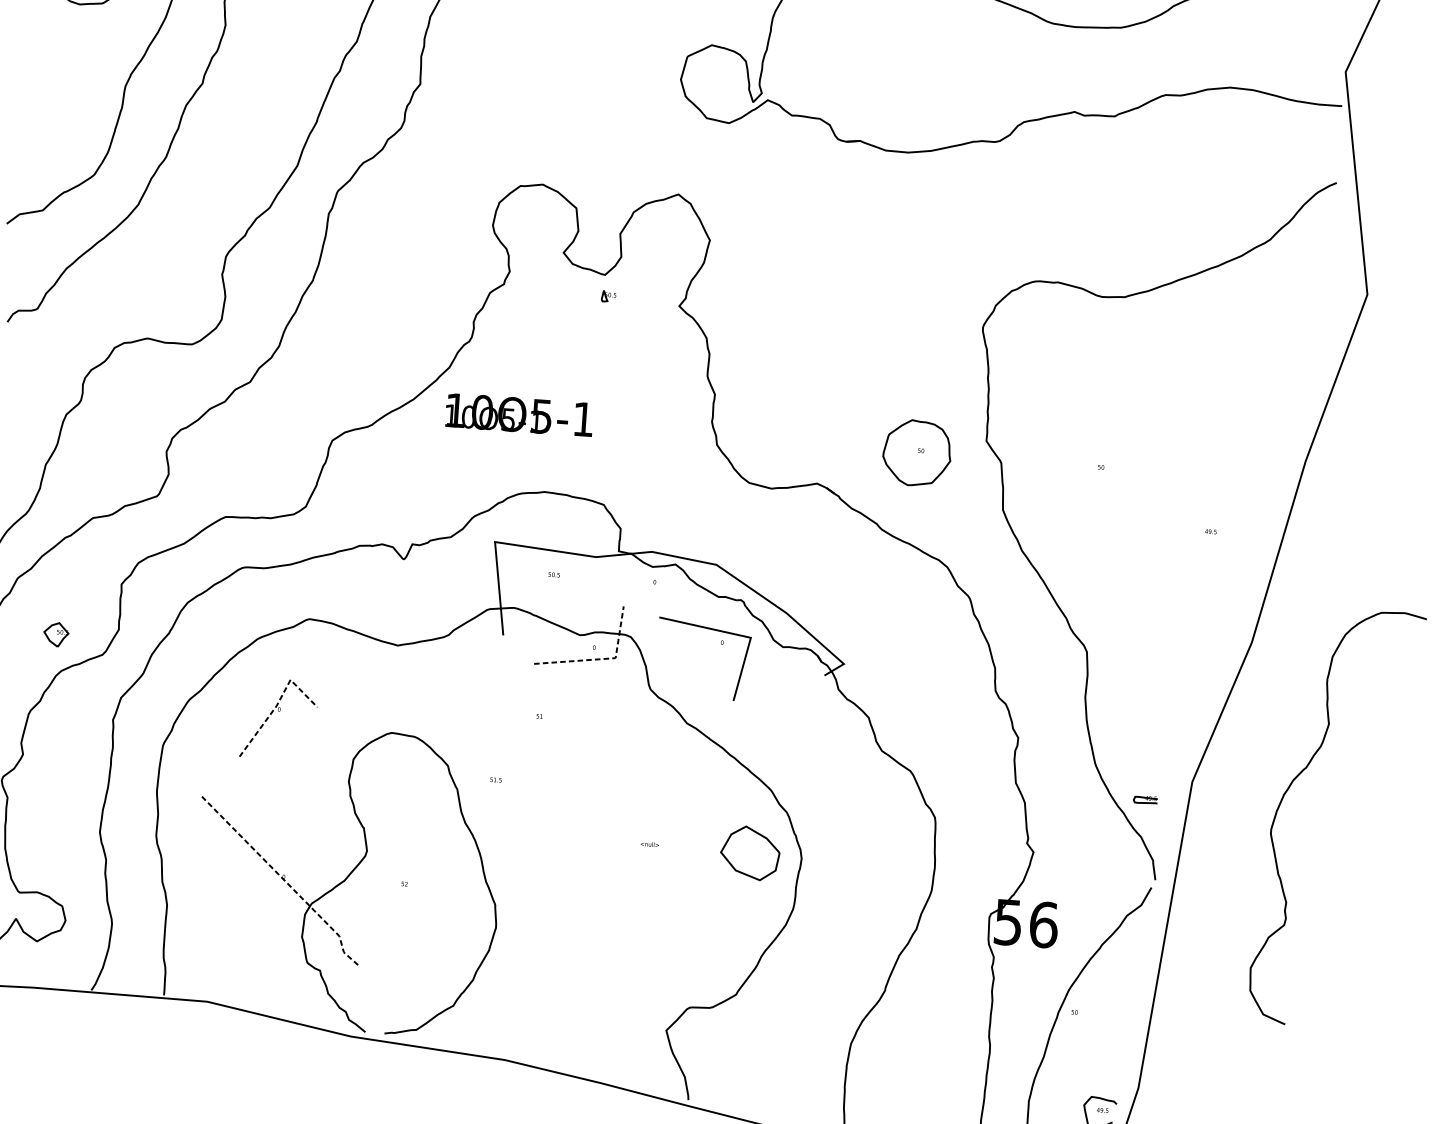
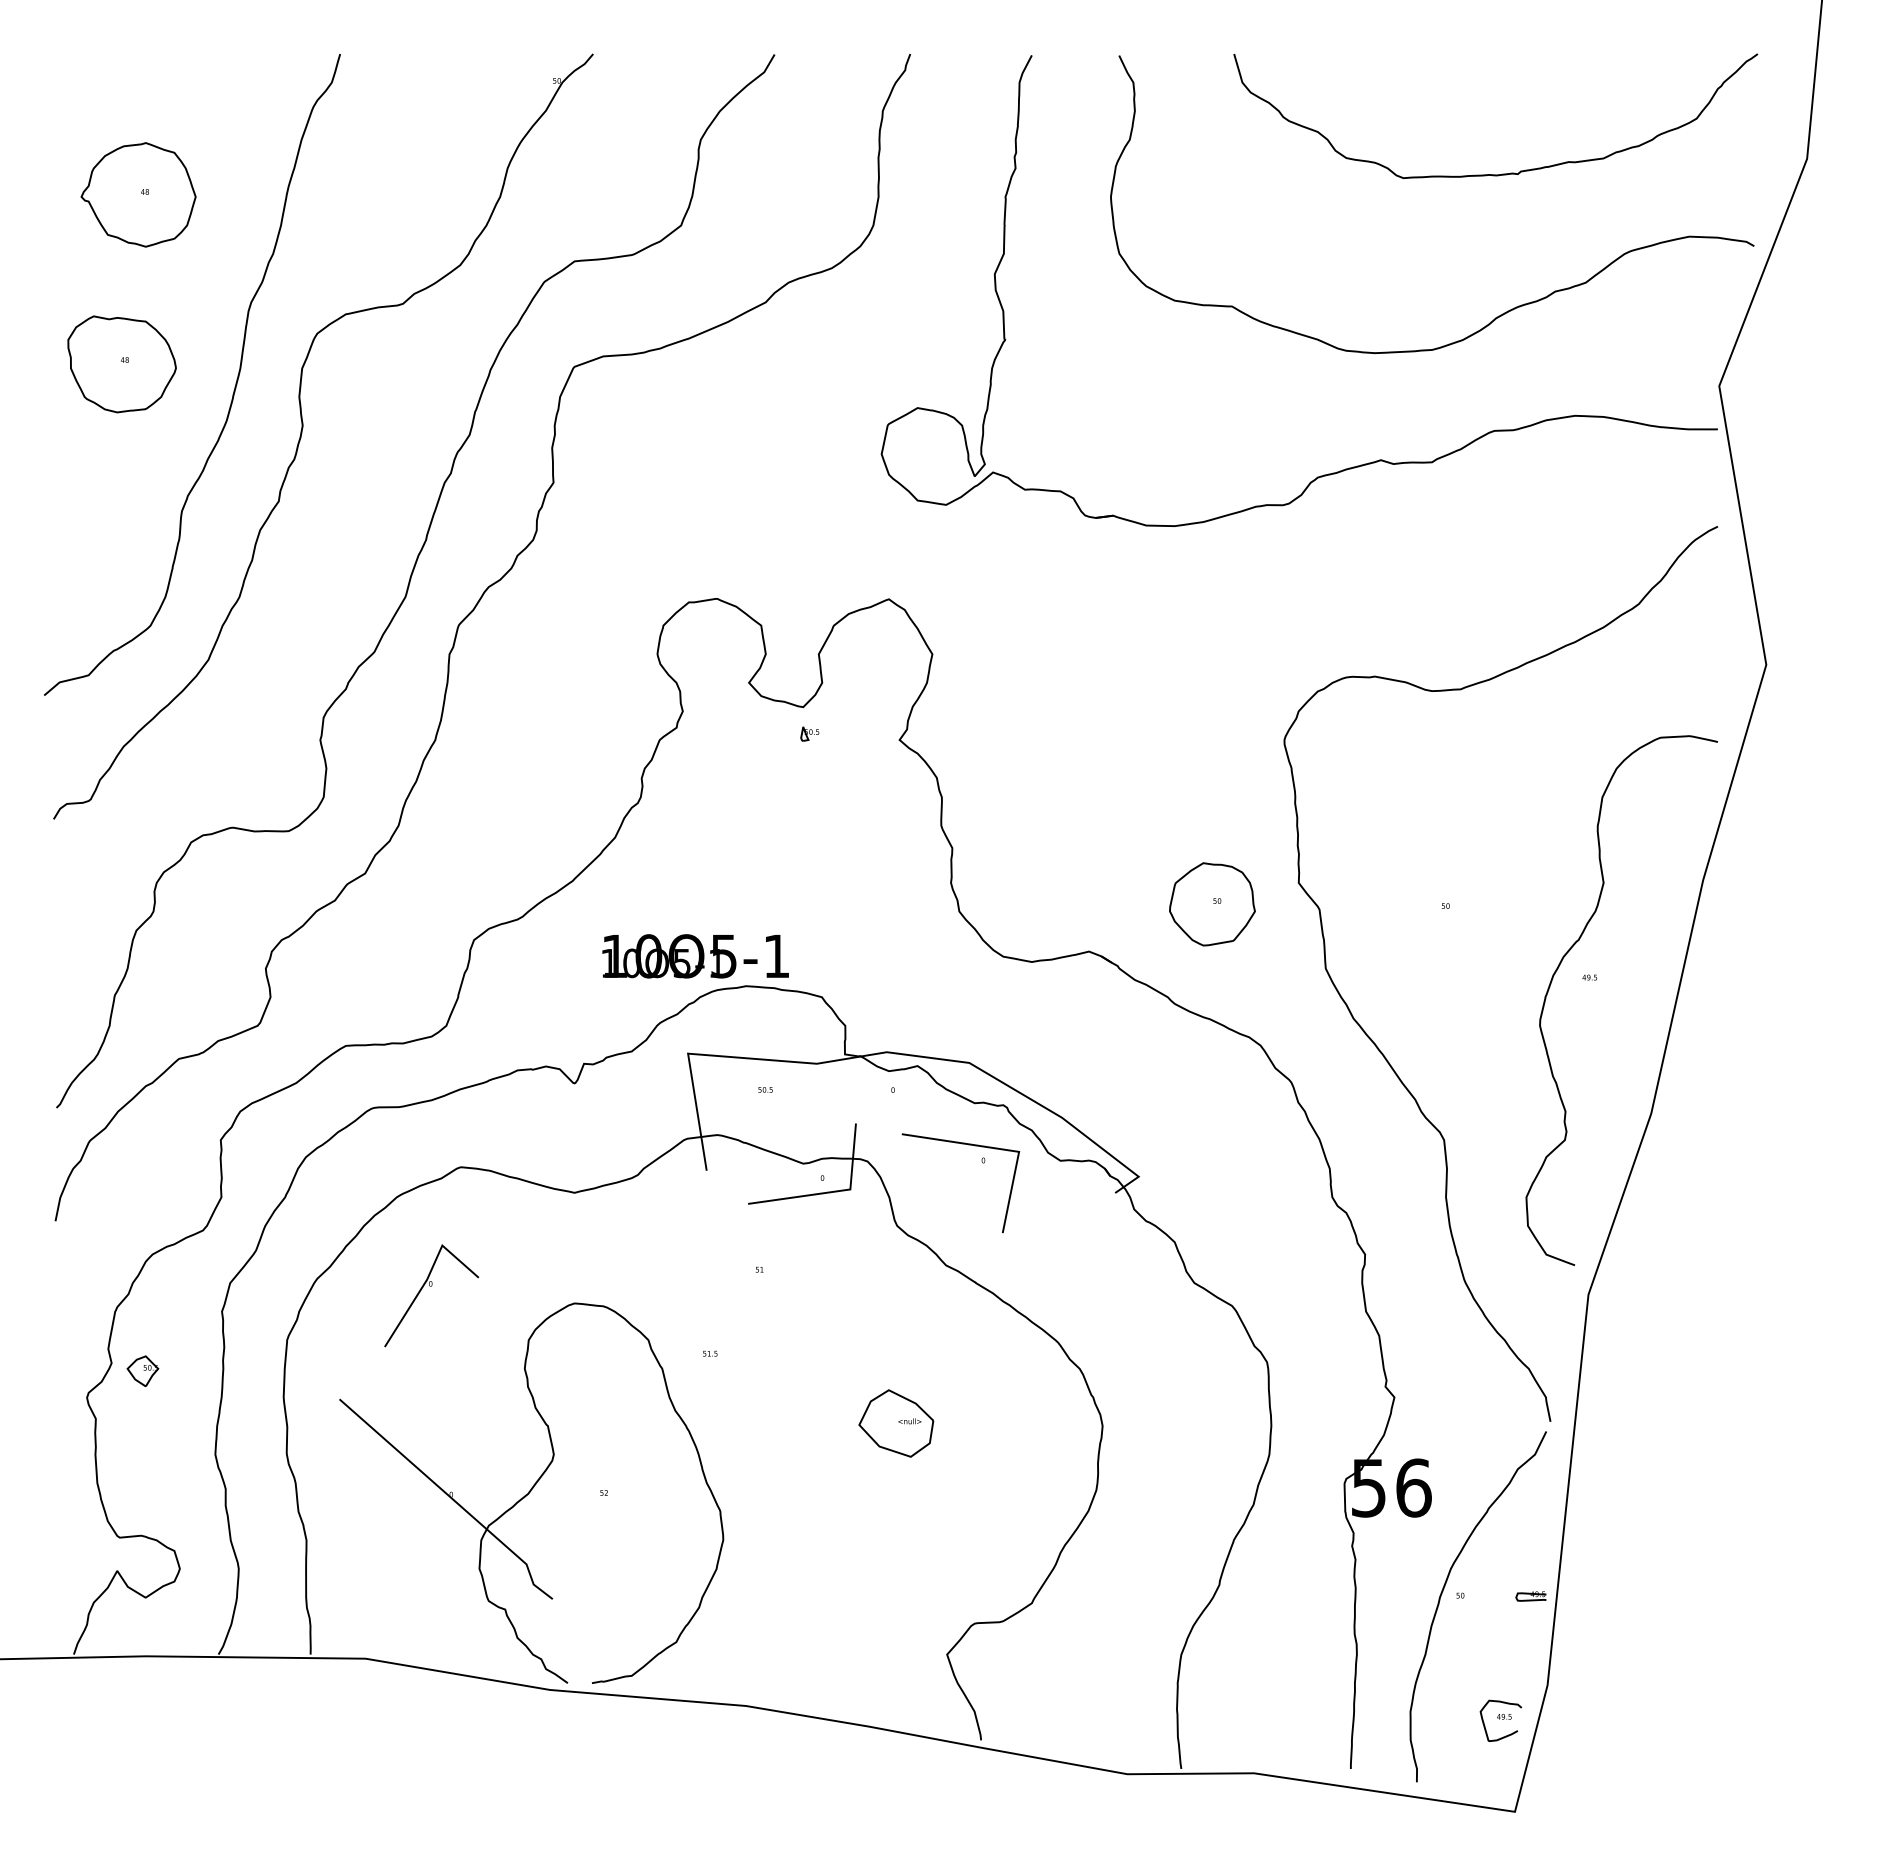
text: (519, 415) -> (695, 956), moved
part: (55, 634) -> (142, 1370), moved
line: (601, 658) -> (832, 1191), dashed -> solid
line: (277, 703) -> (428, 1276), dashed -> solid
curve: (1289, 788) -> (1559, 967), moved
part: (1145, 799) -> (1530, 1596), moved
part: (750, 853) -> (896, 1423), moved
line: (283, 879) -> (451, 1497), dashed -> solid

